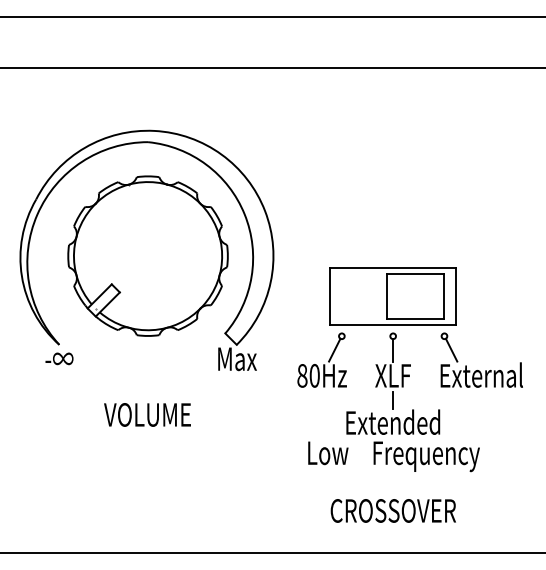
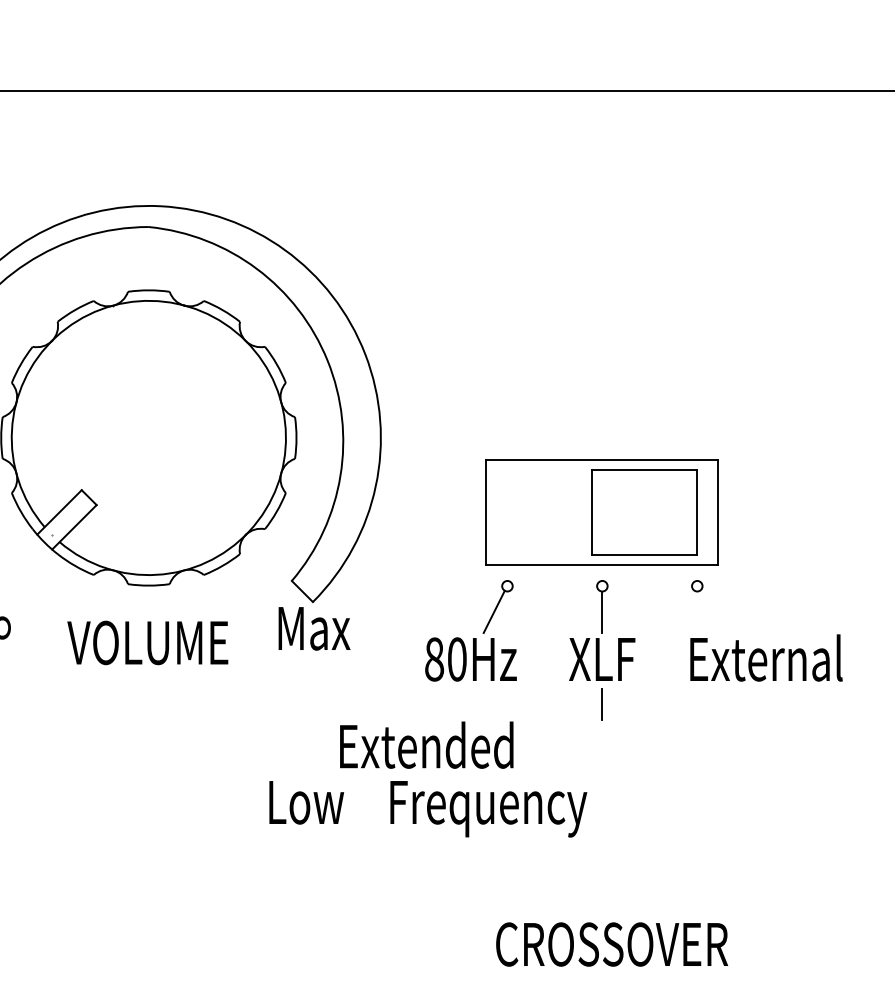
line: (451, 349) -> (710, 610), removed
text: (147, 414) -> (147, 642), moved
text: (393, 440) -> (427, 779), moved
text: (392, 510) -> (610, 943), moved

